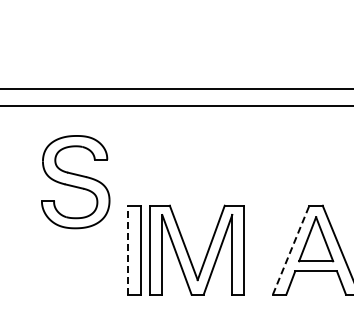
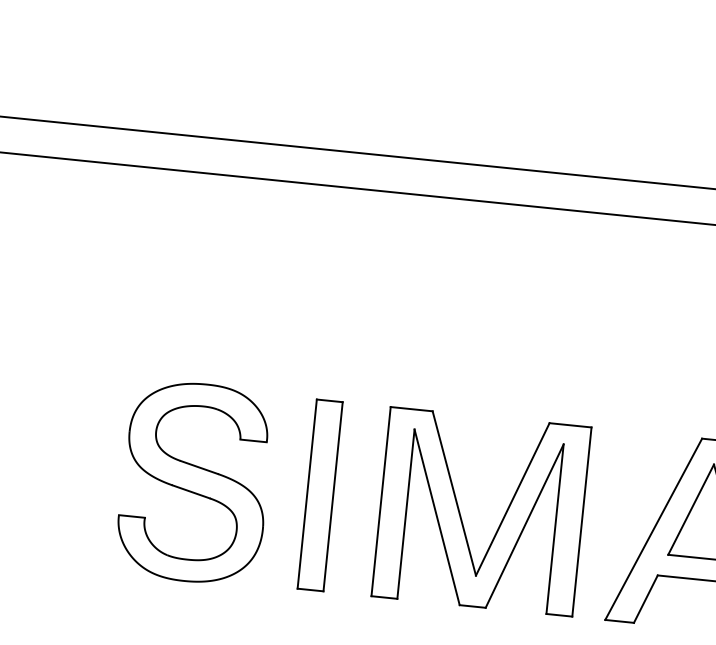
part: (75, 182) -> (194, 483), moved
line: (128, 249) -> (307, 492), dashed -> solid
line: (291, 249) -> (654, 528), dashed -> solid
part: (188, 252) -> (462, 514), moved

